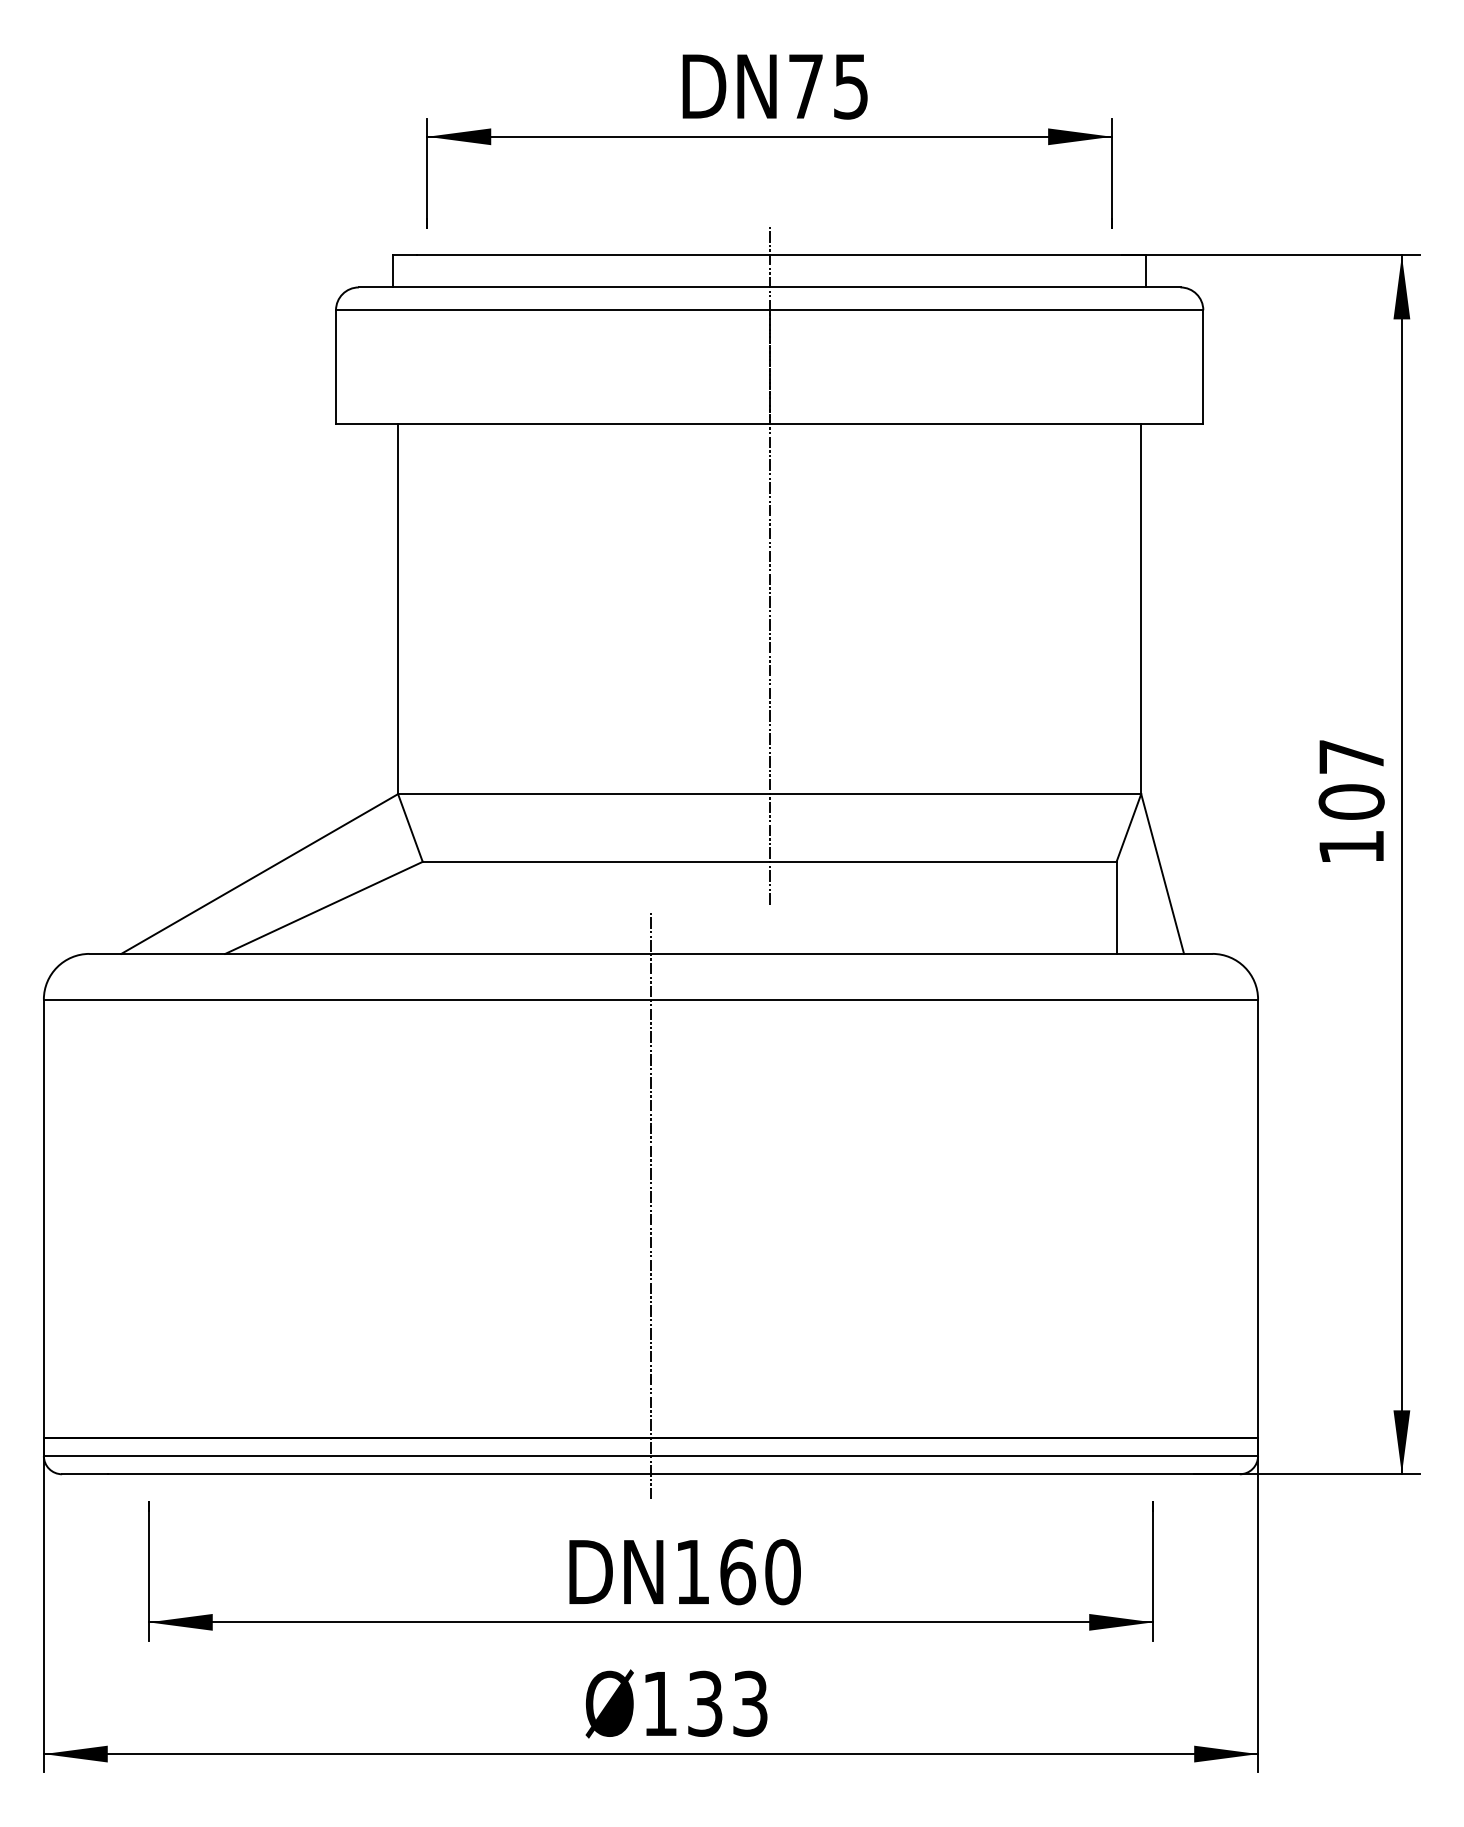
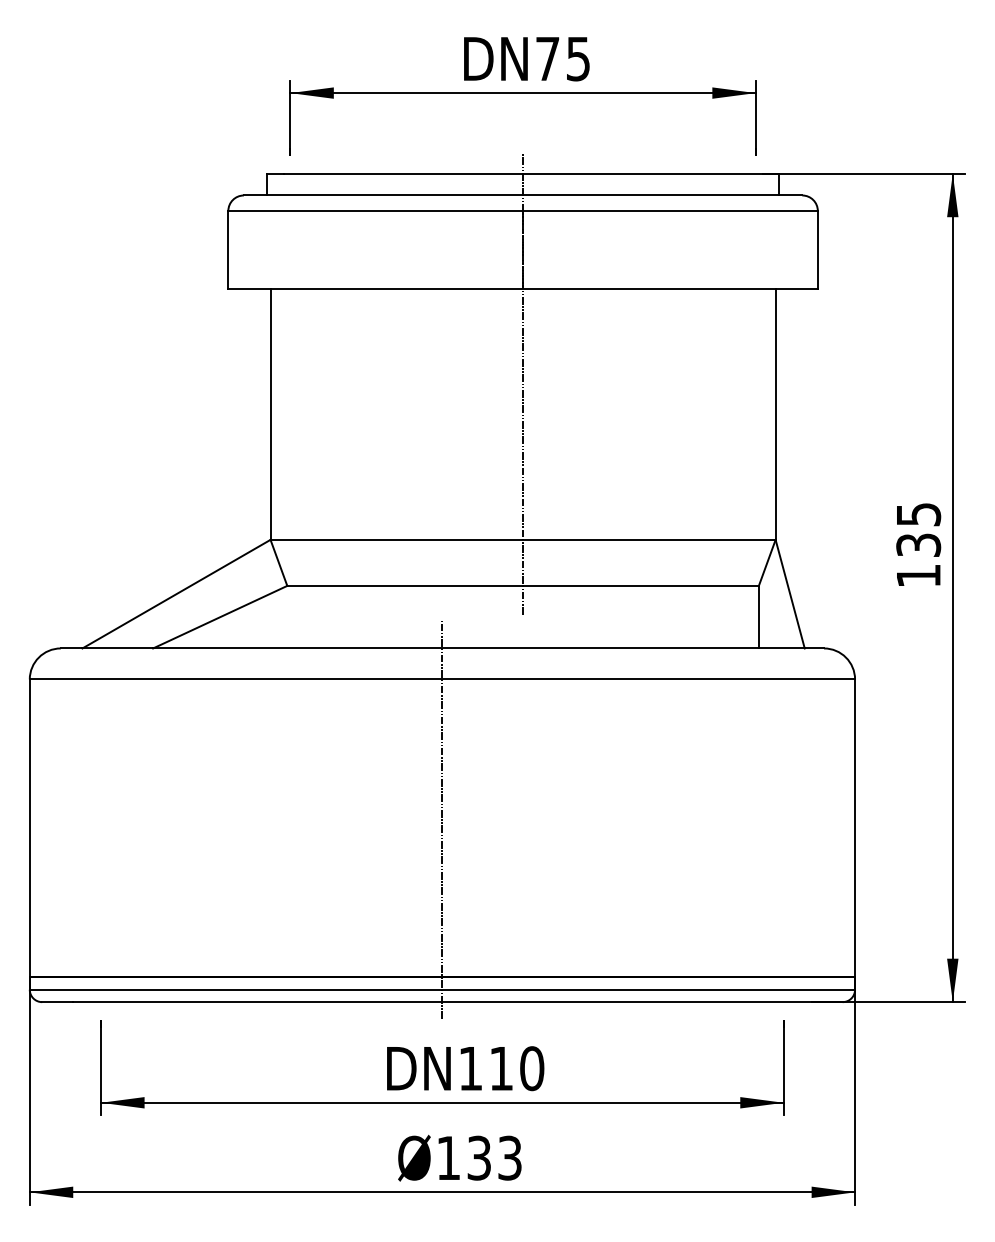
text: (1351, 780) -> (918, 530), 107 -> 135
text: (737, 1571) -> (501, 1068), 160 -> 110

